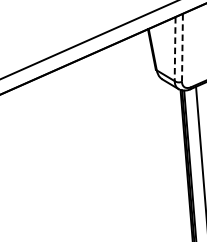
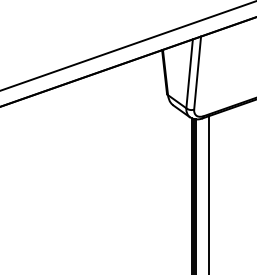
line: (174, 48) -> (189, 73), dashed -> solid
line: (182, 48) -> (197, 73), dashed -> solid

